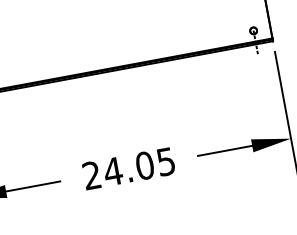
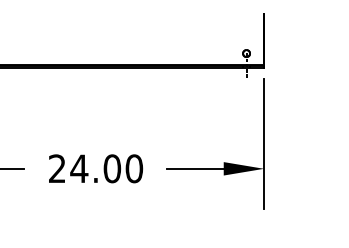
text: (166, 161) -> (134, 168), 24.05 -> 24.00

